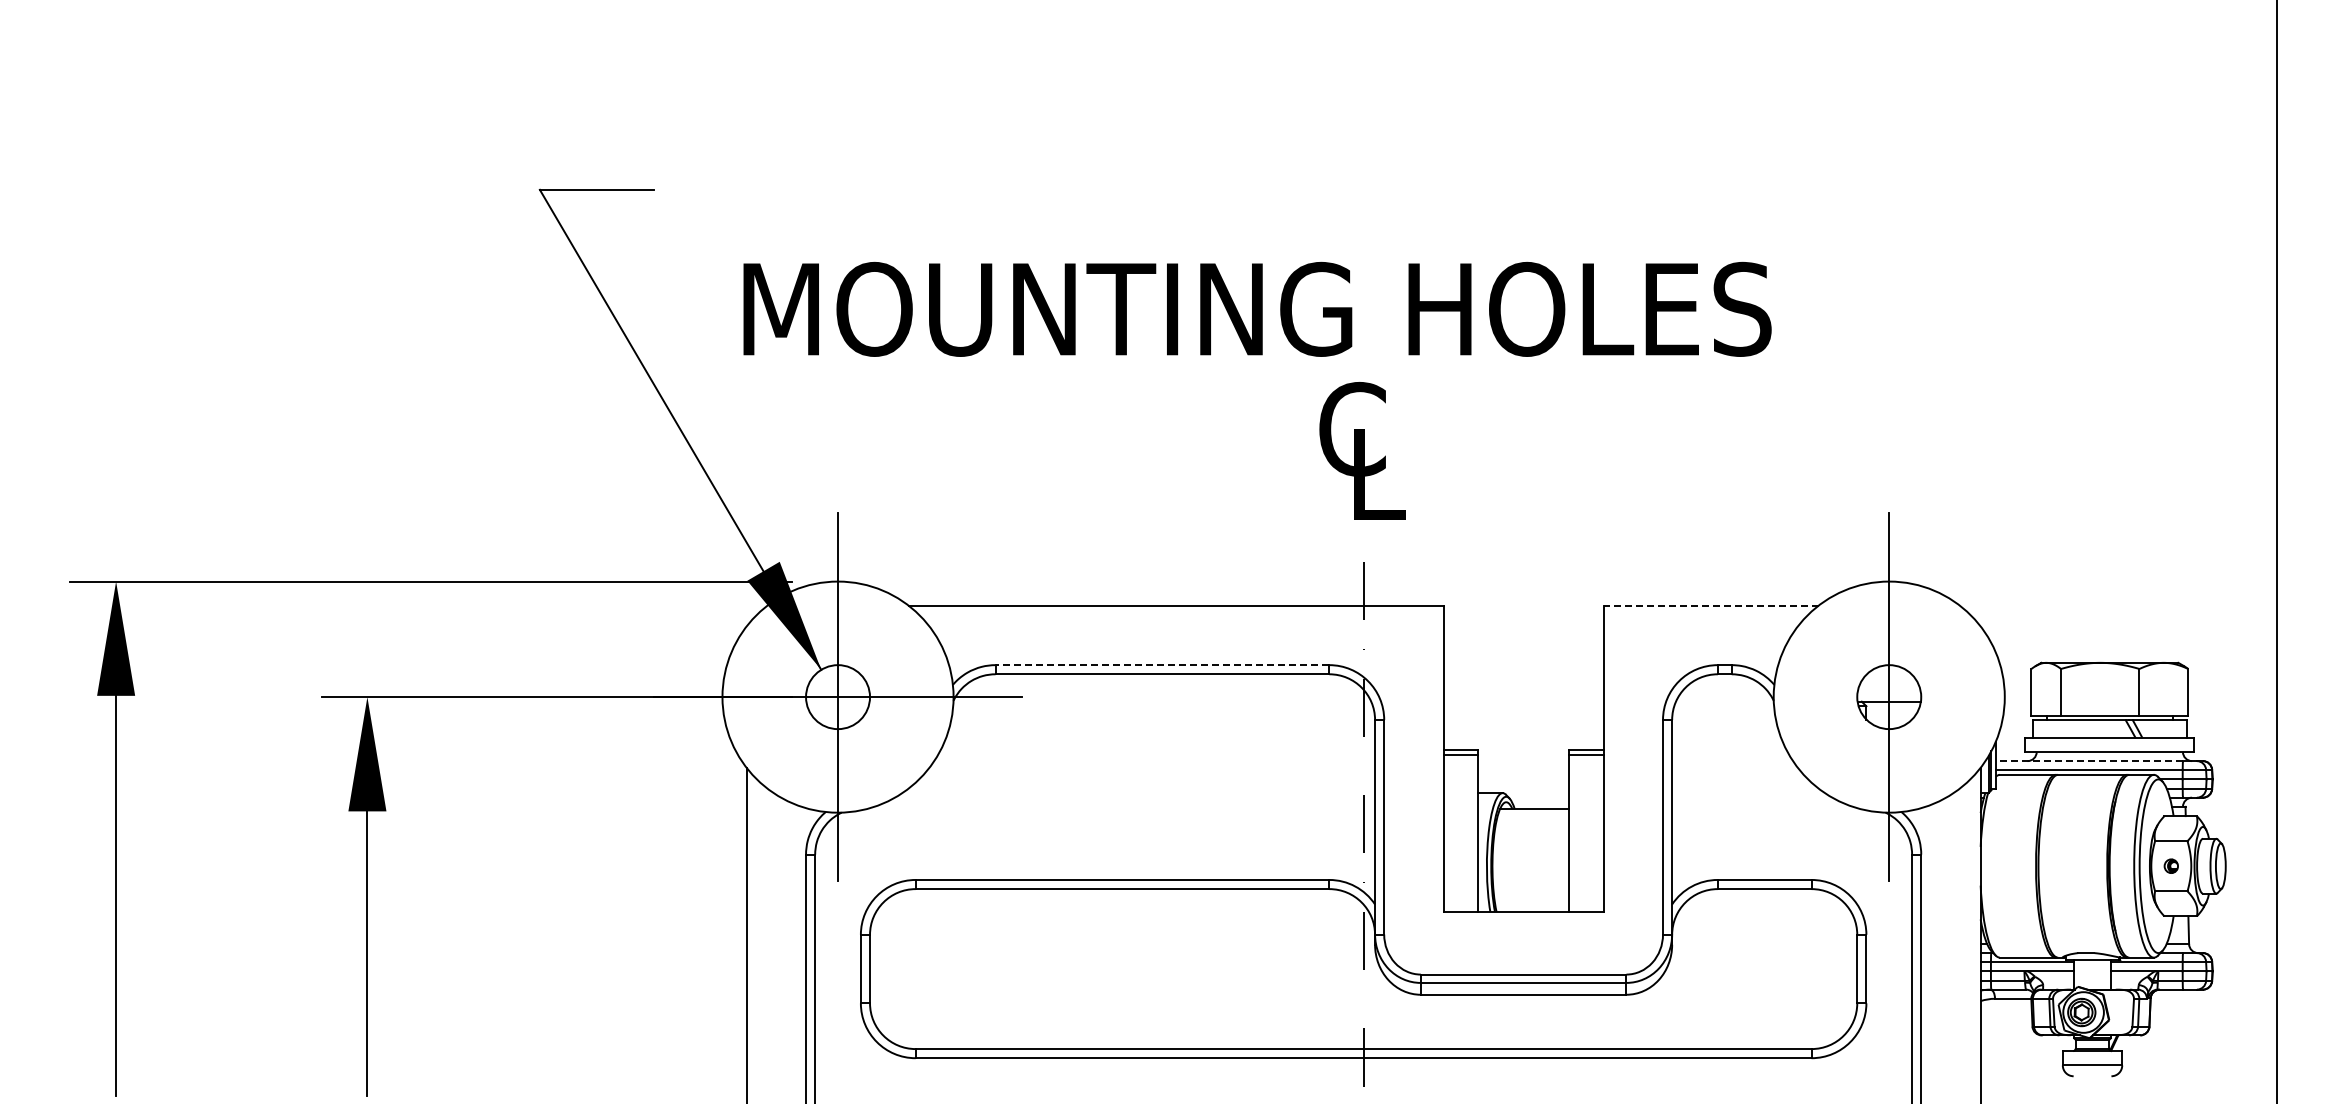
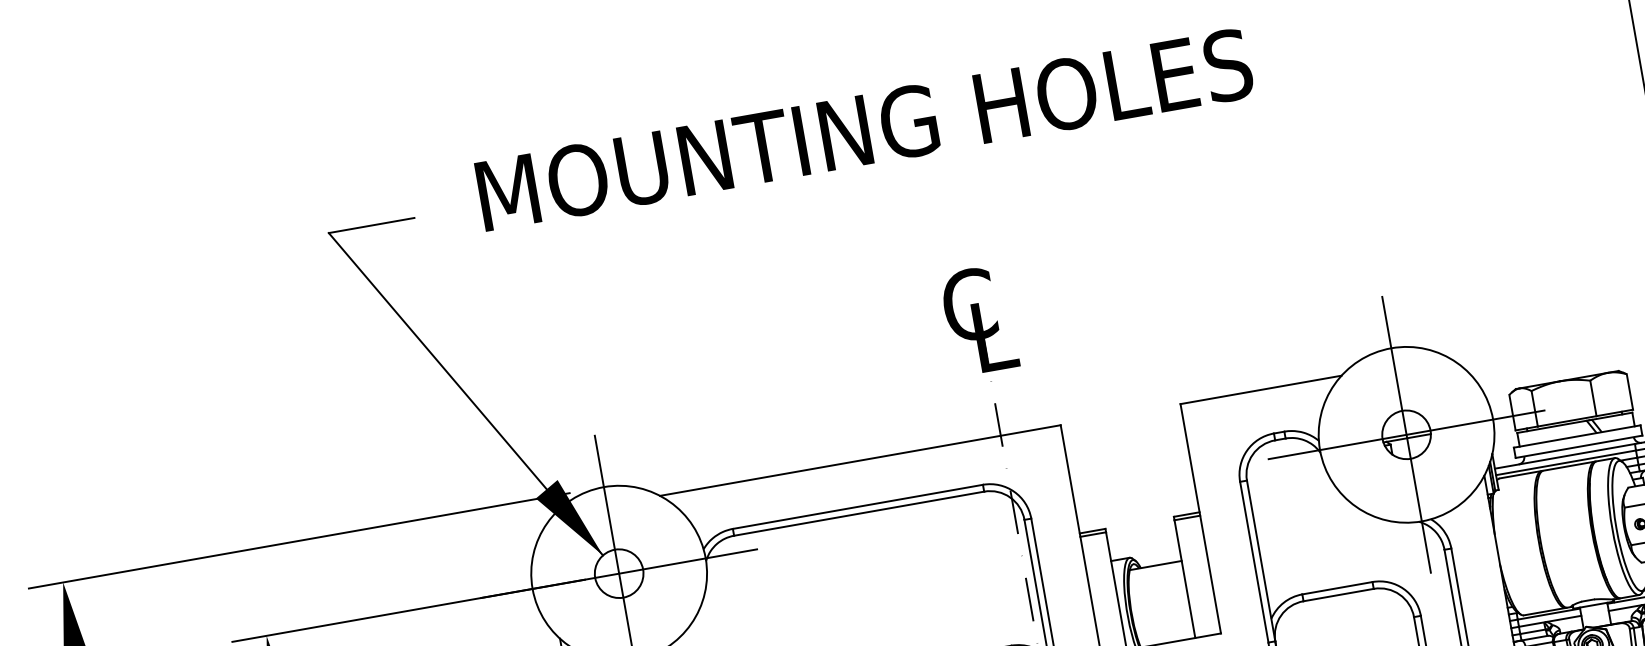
text: (1257, 308) -> (864, 129), moved
line: (1710, 605) -> (1260, 389), dashed -> solid
line: (1162, 665) -> (858, 507), dashed -> solid
line: (1889, 697) -> (1406, 435), added
line: (2089, 761) -> (1565, 456), dashed -> solid

